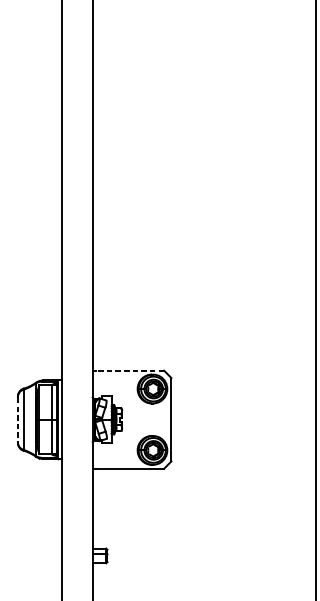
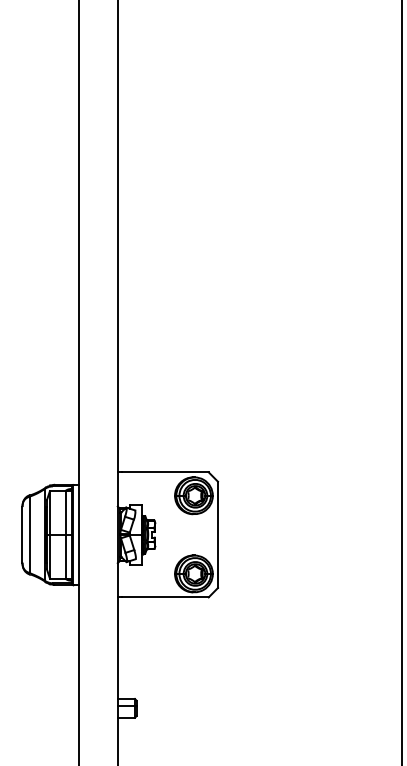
line: (129, 370) -> (164, 472), dashed -> solid
line: (17, 419) -> (22, 534), dashed -> solid

